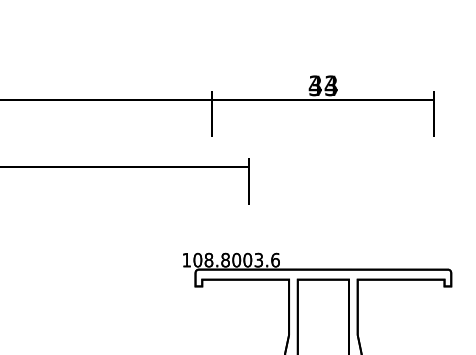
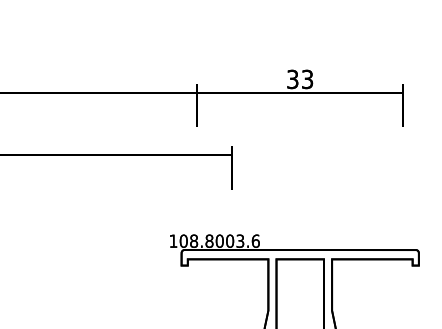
text: (322, 85) -> (299, 79), 44 -> 33

